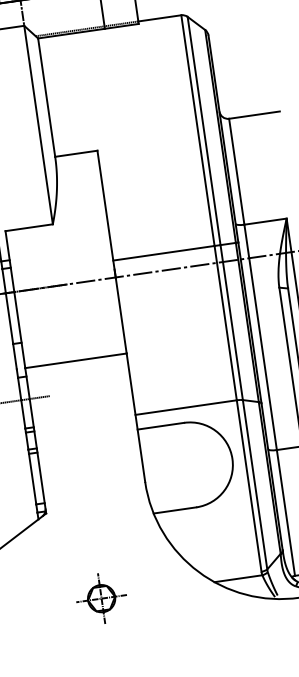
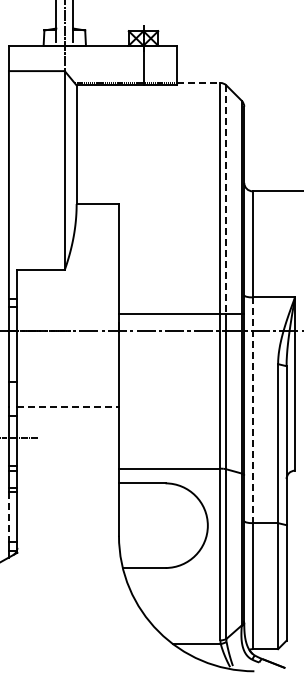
line: (159, 17) -> (198, 82), solid -> dashed
line: (204, 131) -> (226, 200), solid -> dashed
line: (260, 337) -> (252, 410), solid -> dashed
line: (76, 361) -> (68, 407), solid -> dashed
line: (32, 479) -> (8, 517), solid -> dashed
part: (101, 598) -> (59, 644), removed

